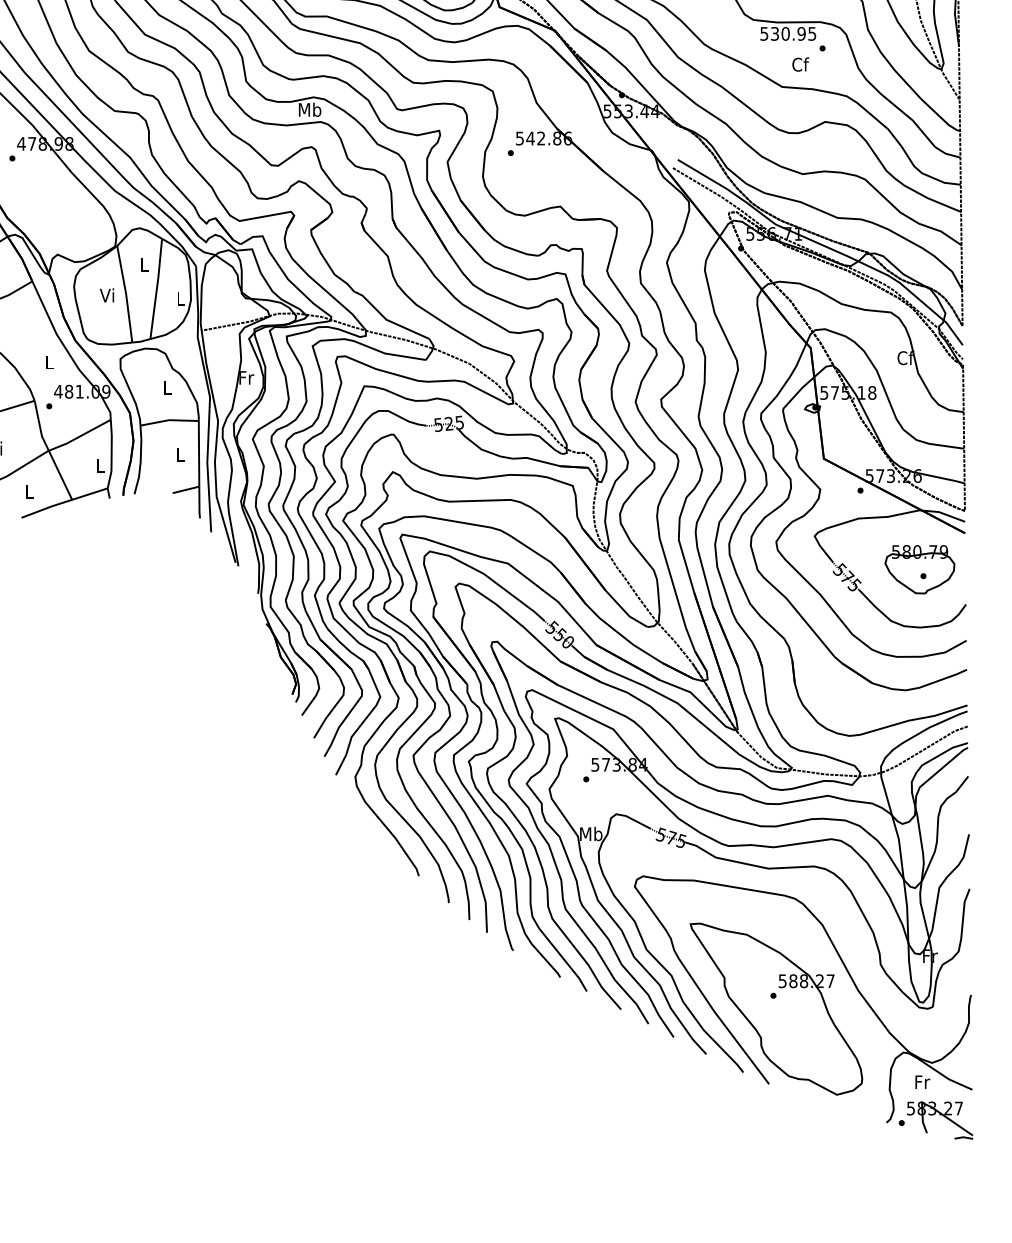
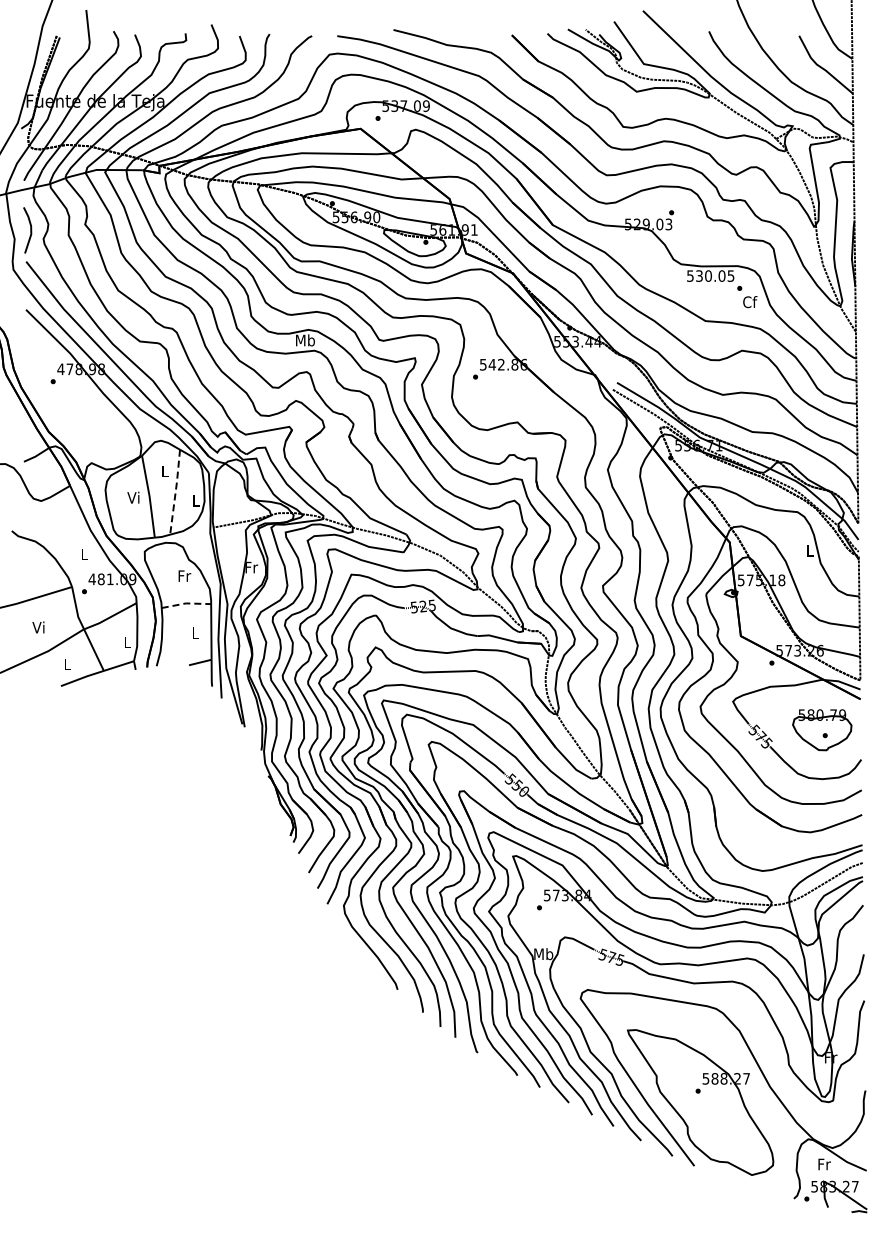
text: (801, 33) -> (721, 275), 530.95 -> 530.05
text: (801, 65) -> (750, 302), moved
line: (156, 289) -> (175, 492), solid -> dashed
text: (906, 357) -> (810, 550), Cf -> L
text: (167, 387) -> (184, 575), L -> Fr
line: (169, 420) -> (186, 603), solid -> dashed

